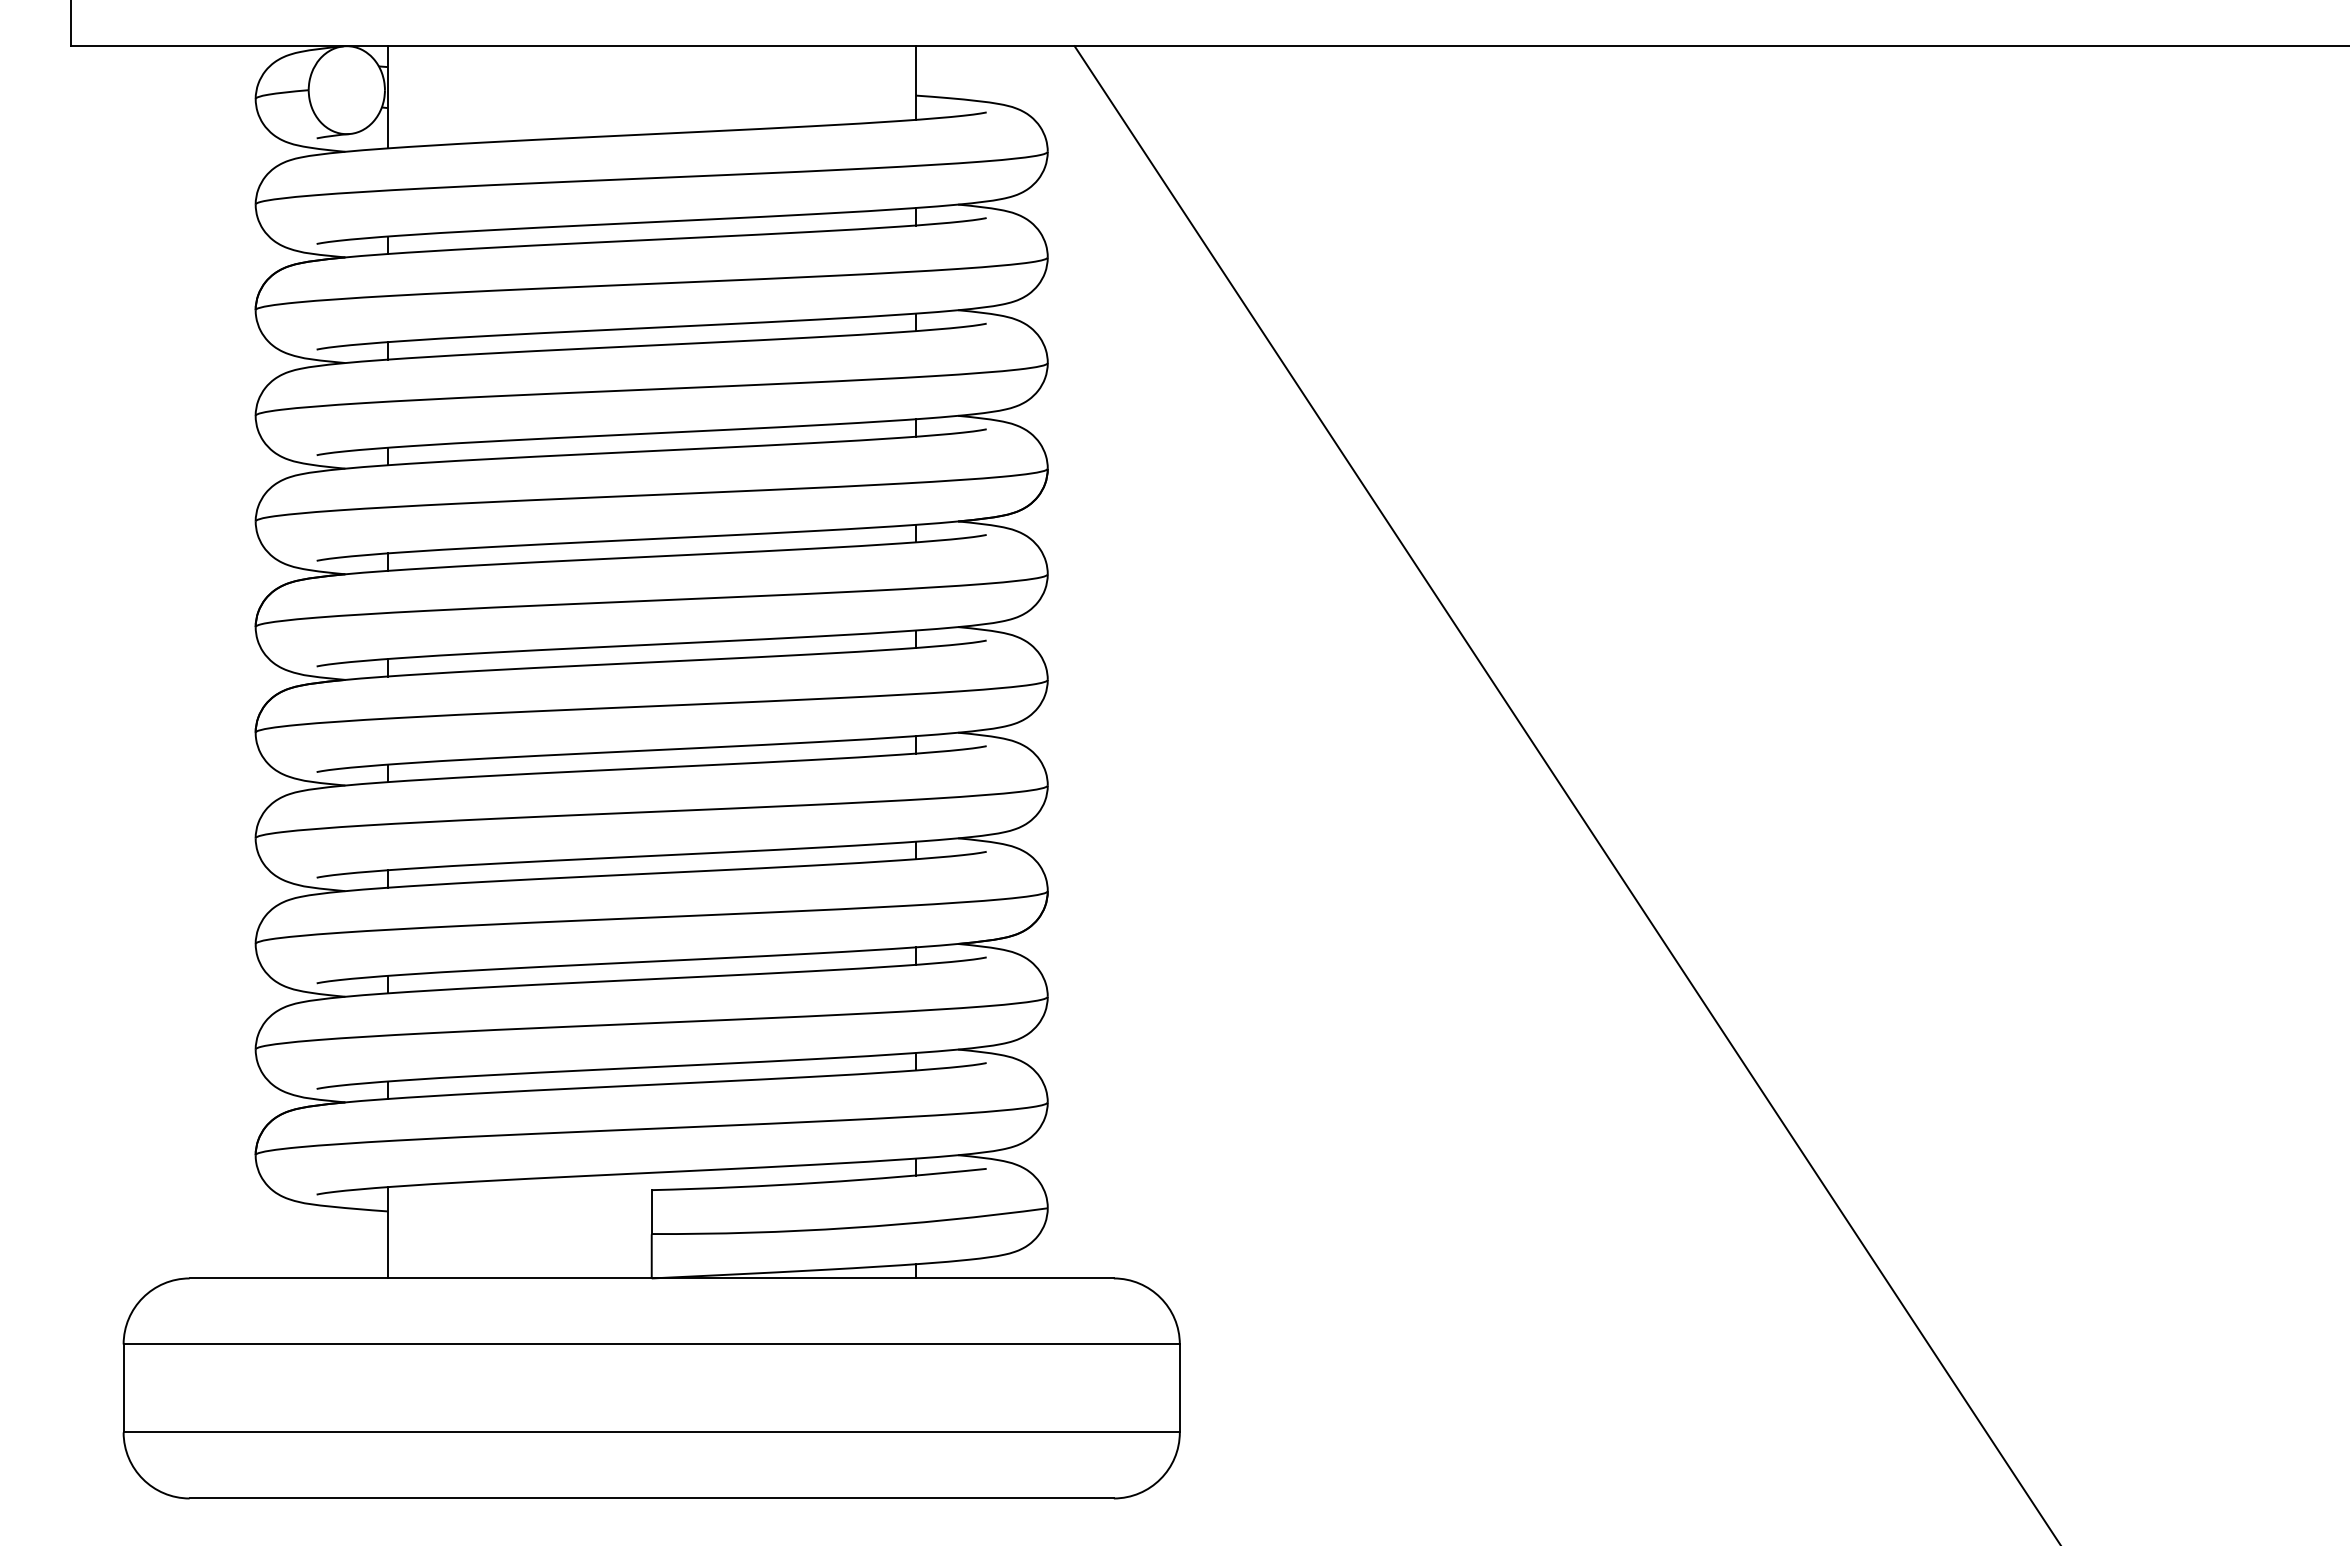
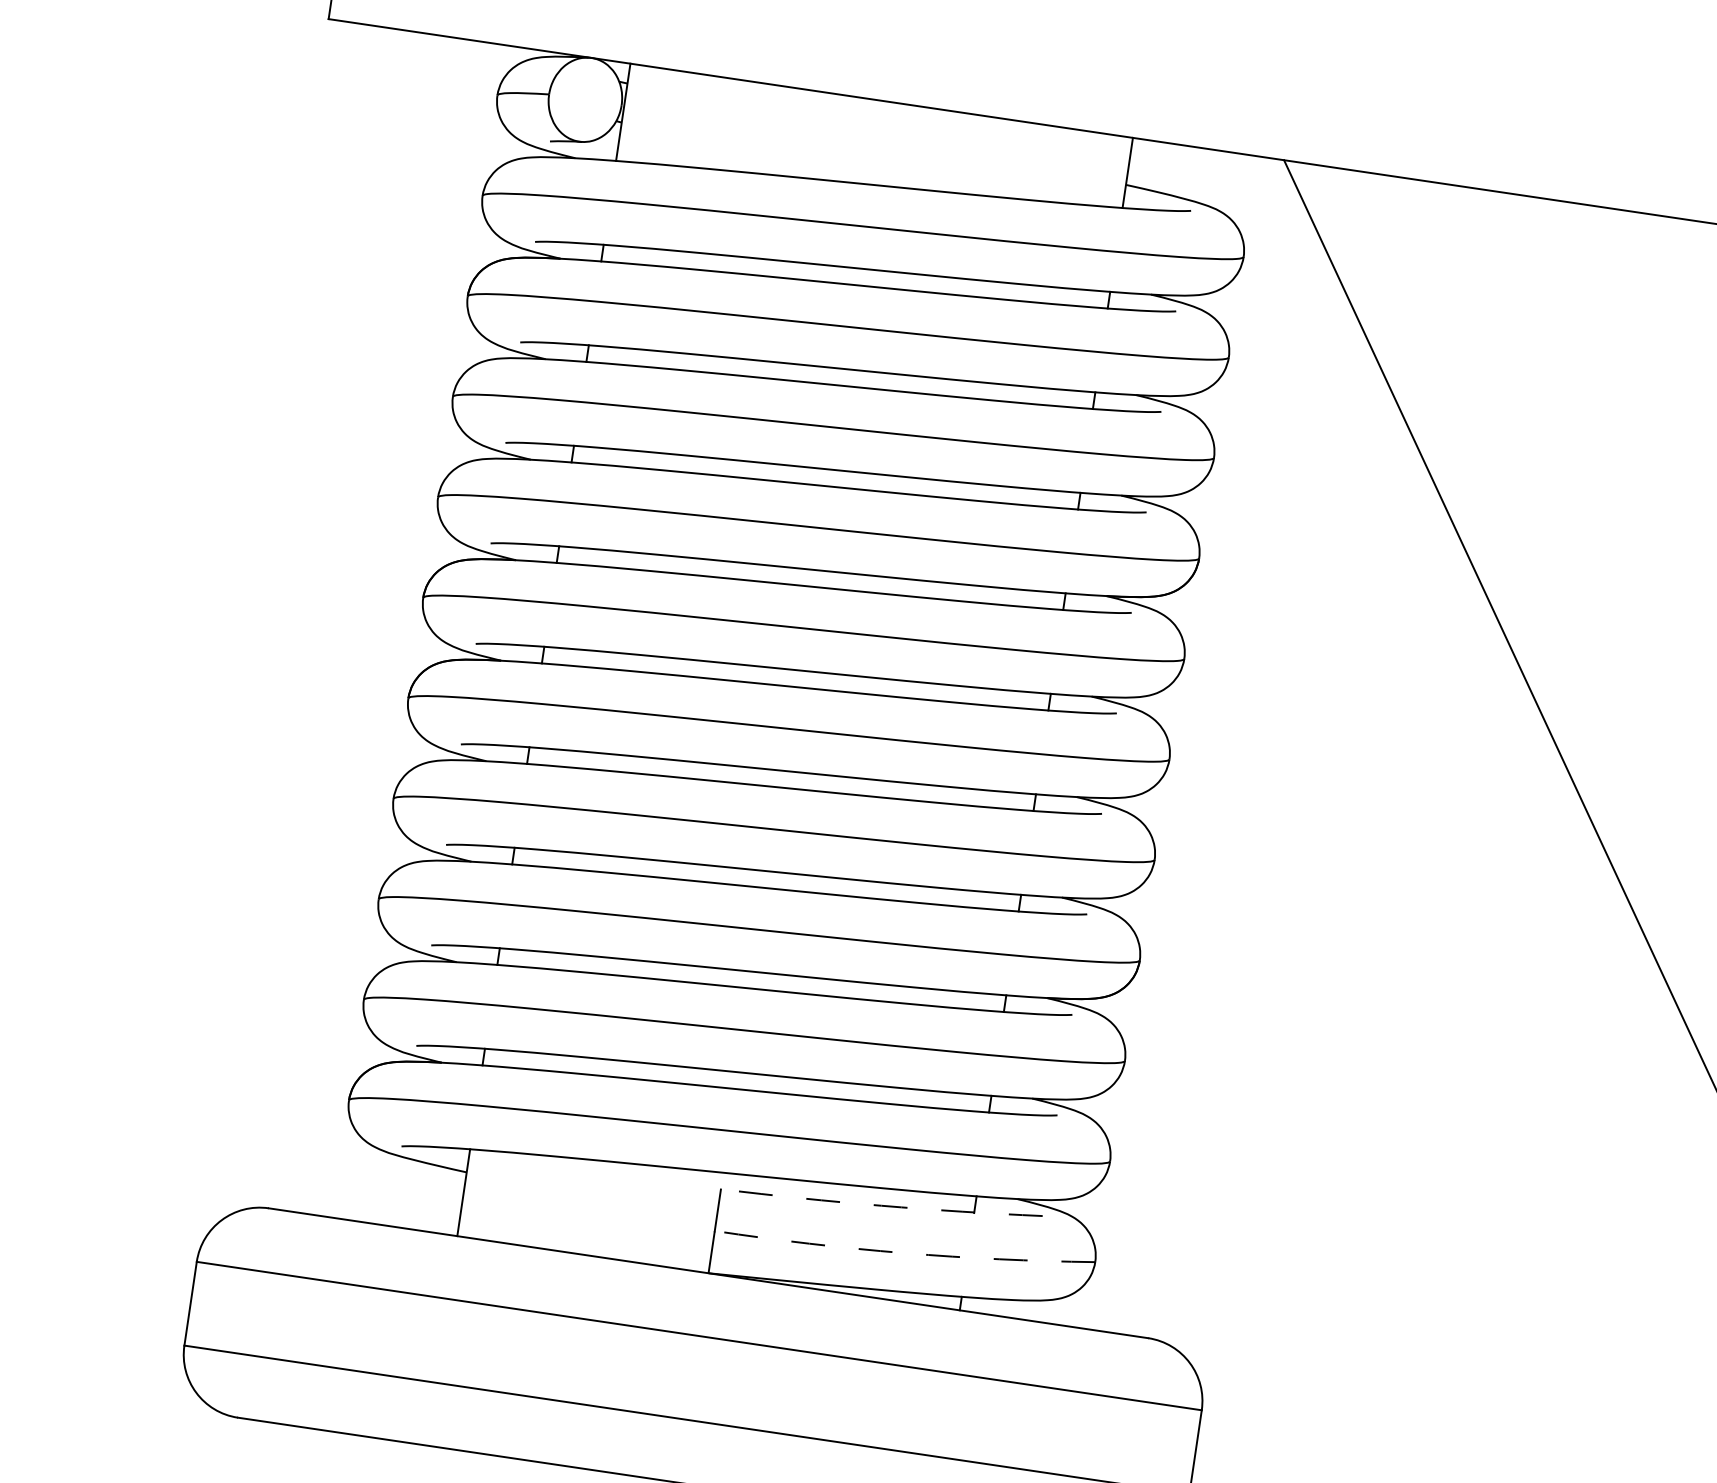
arc: (819, 1182) -> (881, 1205), solid -> dashed
arc: (850, 1227) -> (904, 1252), solid -> dashed

